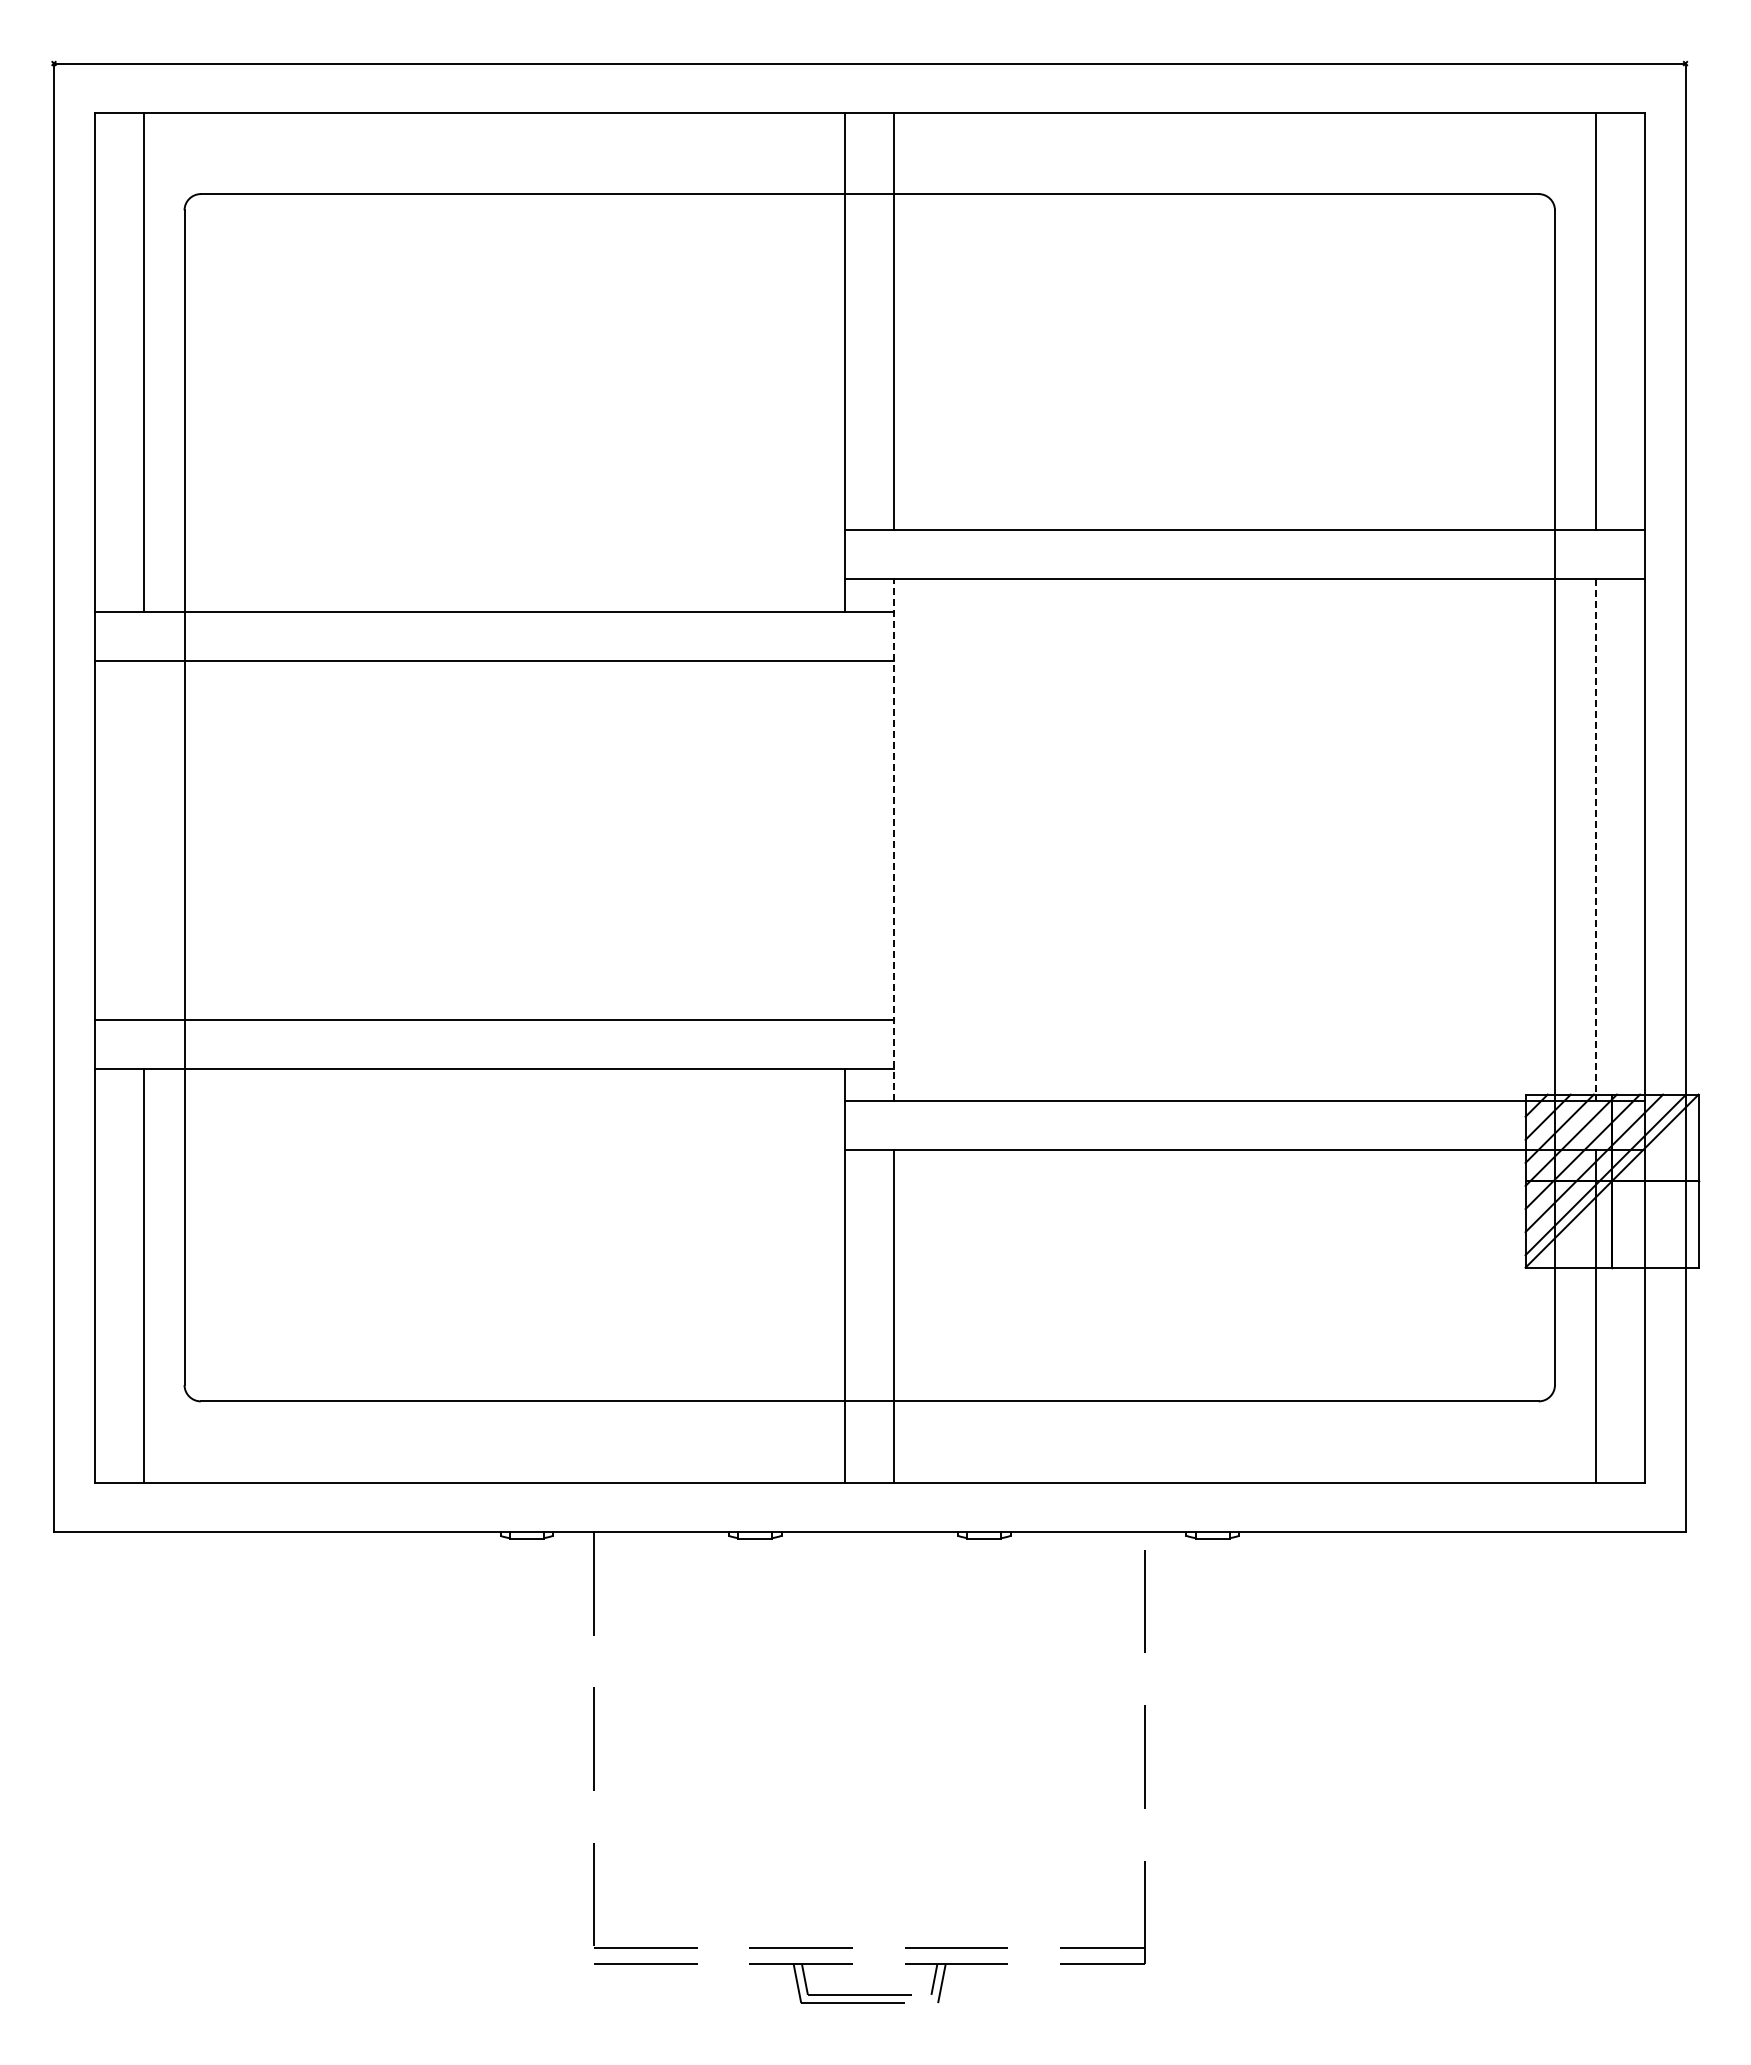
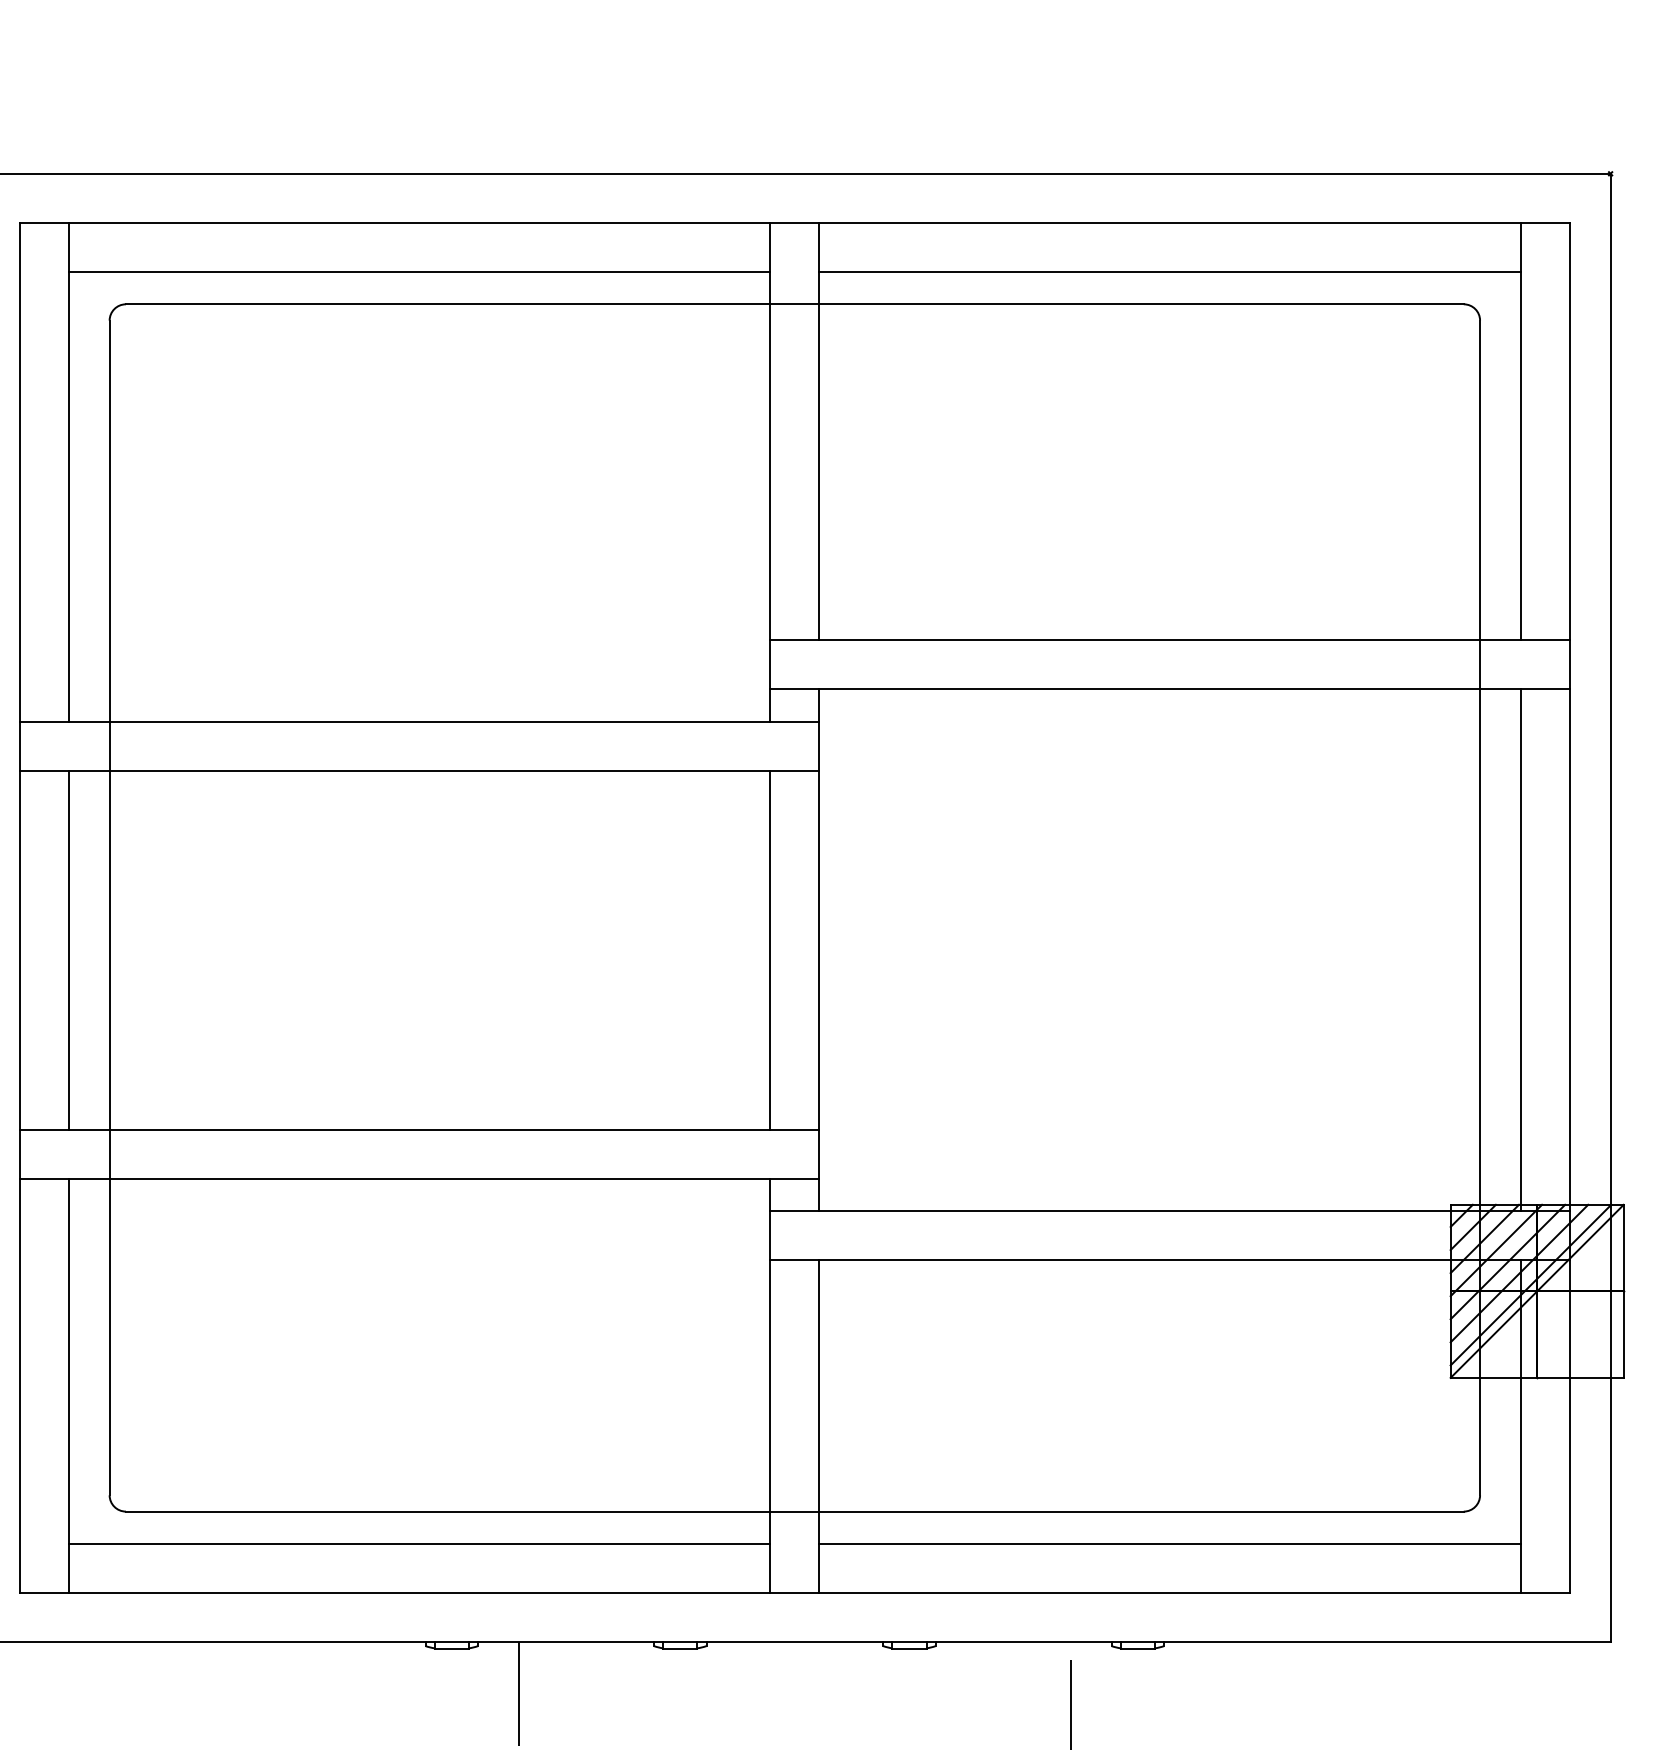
line: (494, 161) -> (419, 271), added
line: (1244, 161) -> (1169, 271), added
line: (143, 839) -> (68, 949), added
line: (845, 839) -> (770, 949), added
line: (894, 839) -> (819, 949), dashed -> solid
line: (1595, 840) -> (1520, 950), dashed -> solid
line: (494, 1434) -> (419, 1544), added
line: (1244, 1434) -> (1169, 1544), added

